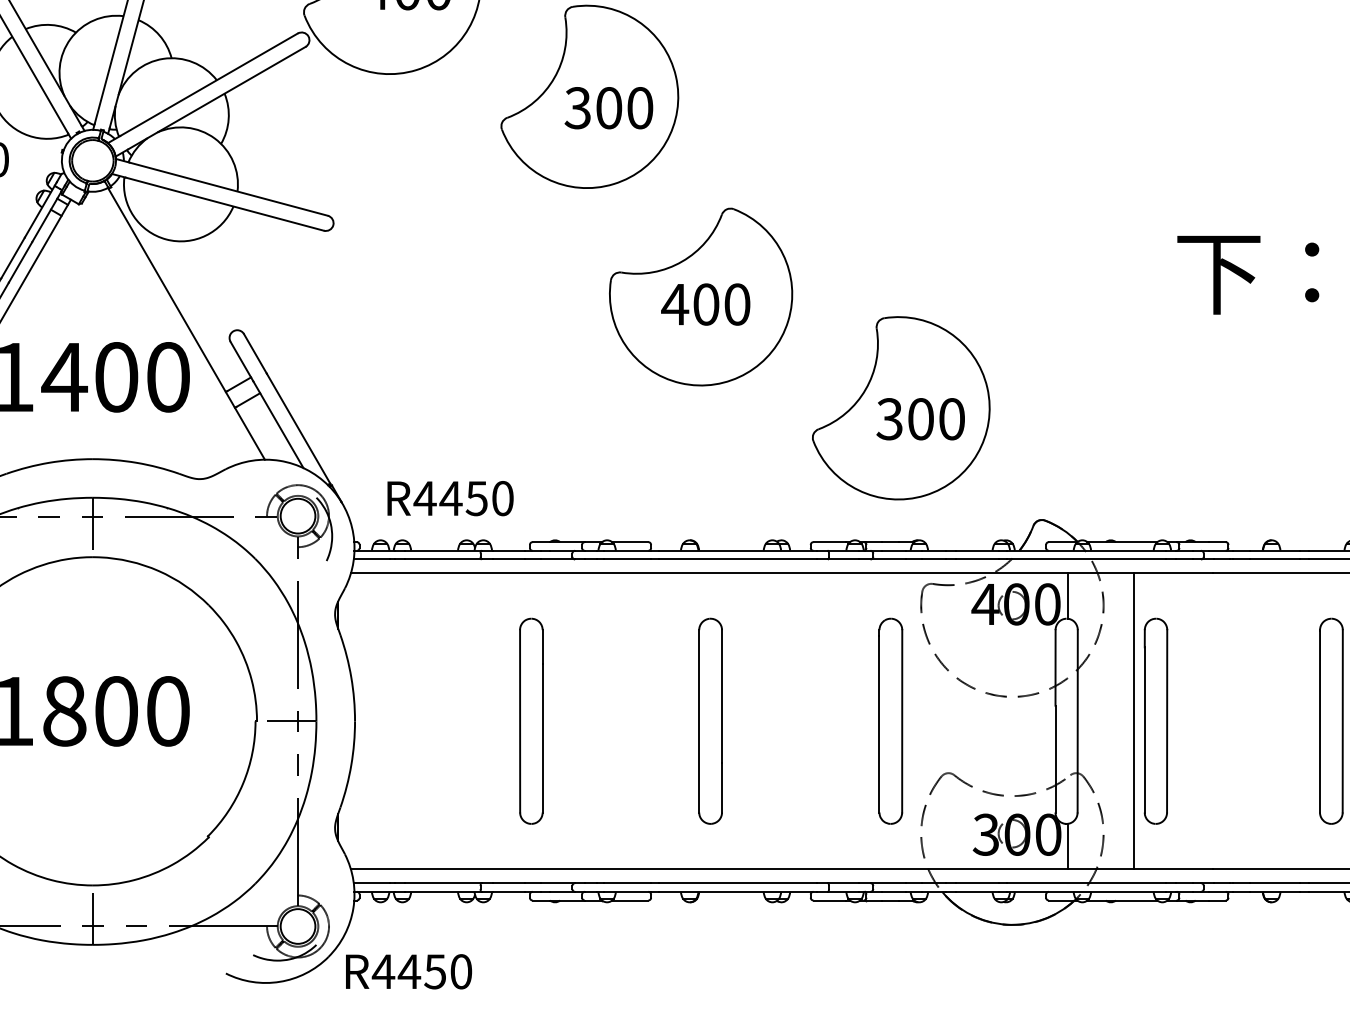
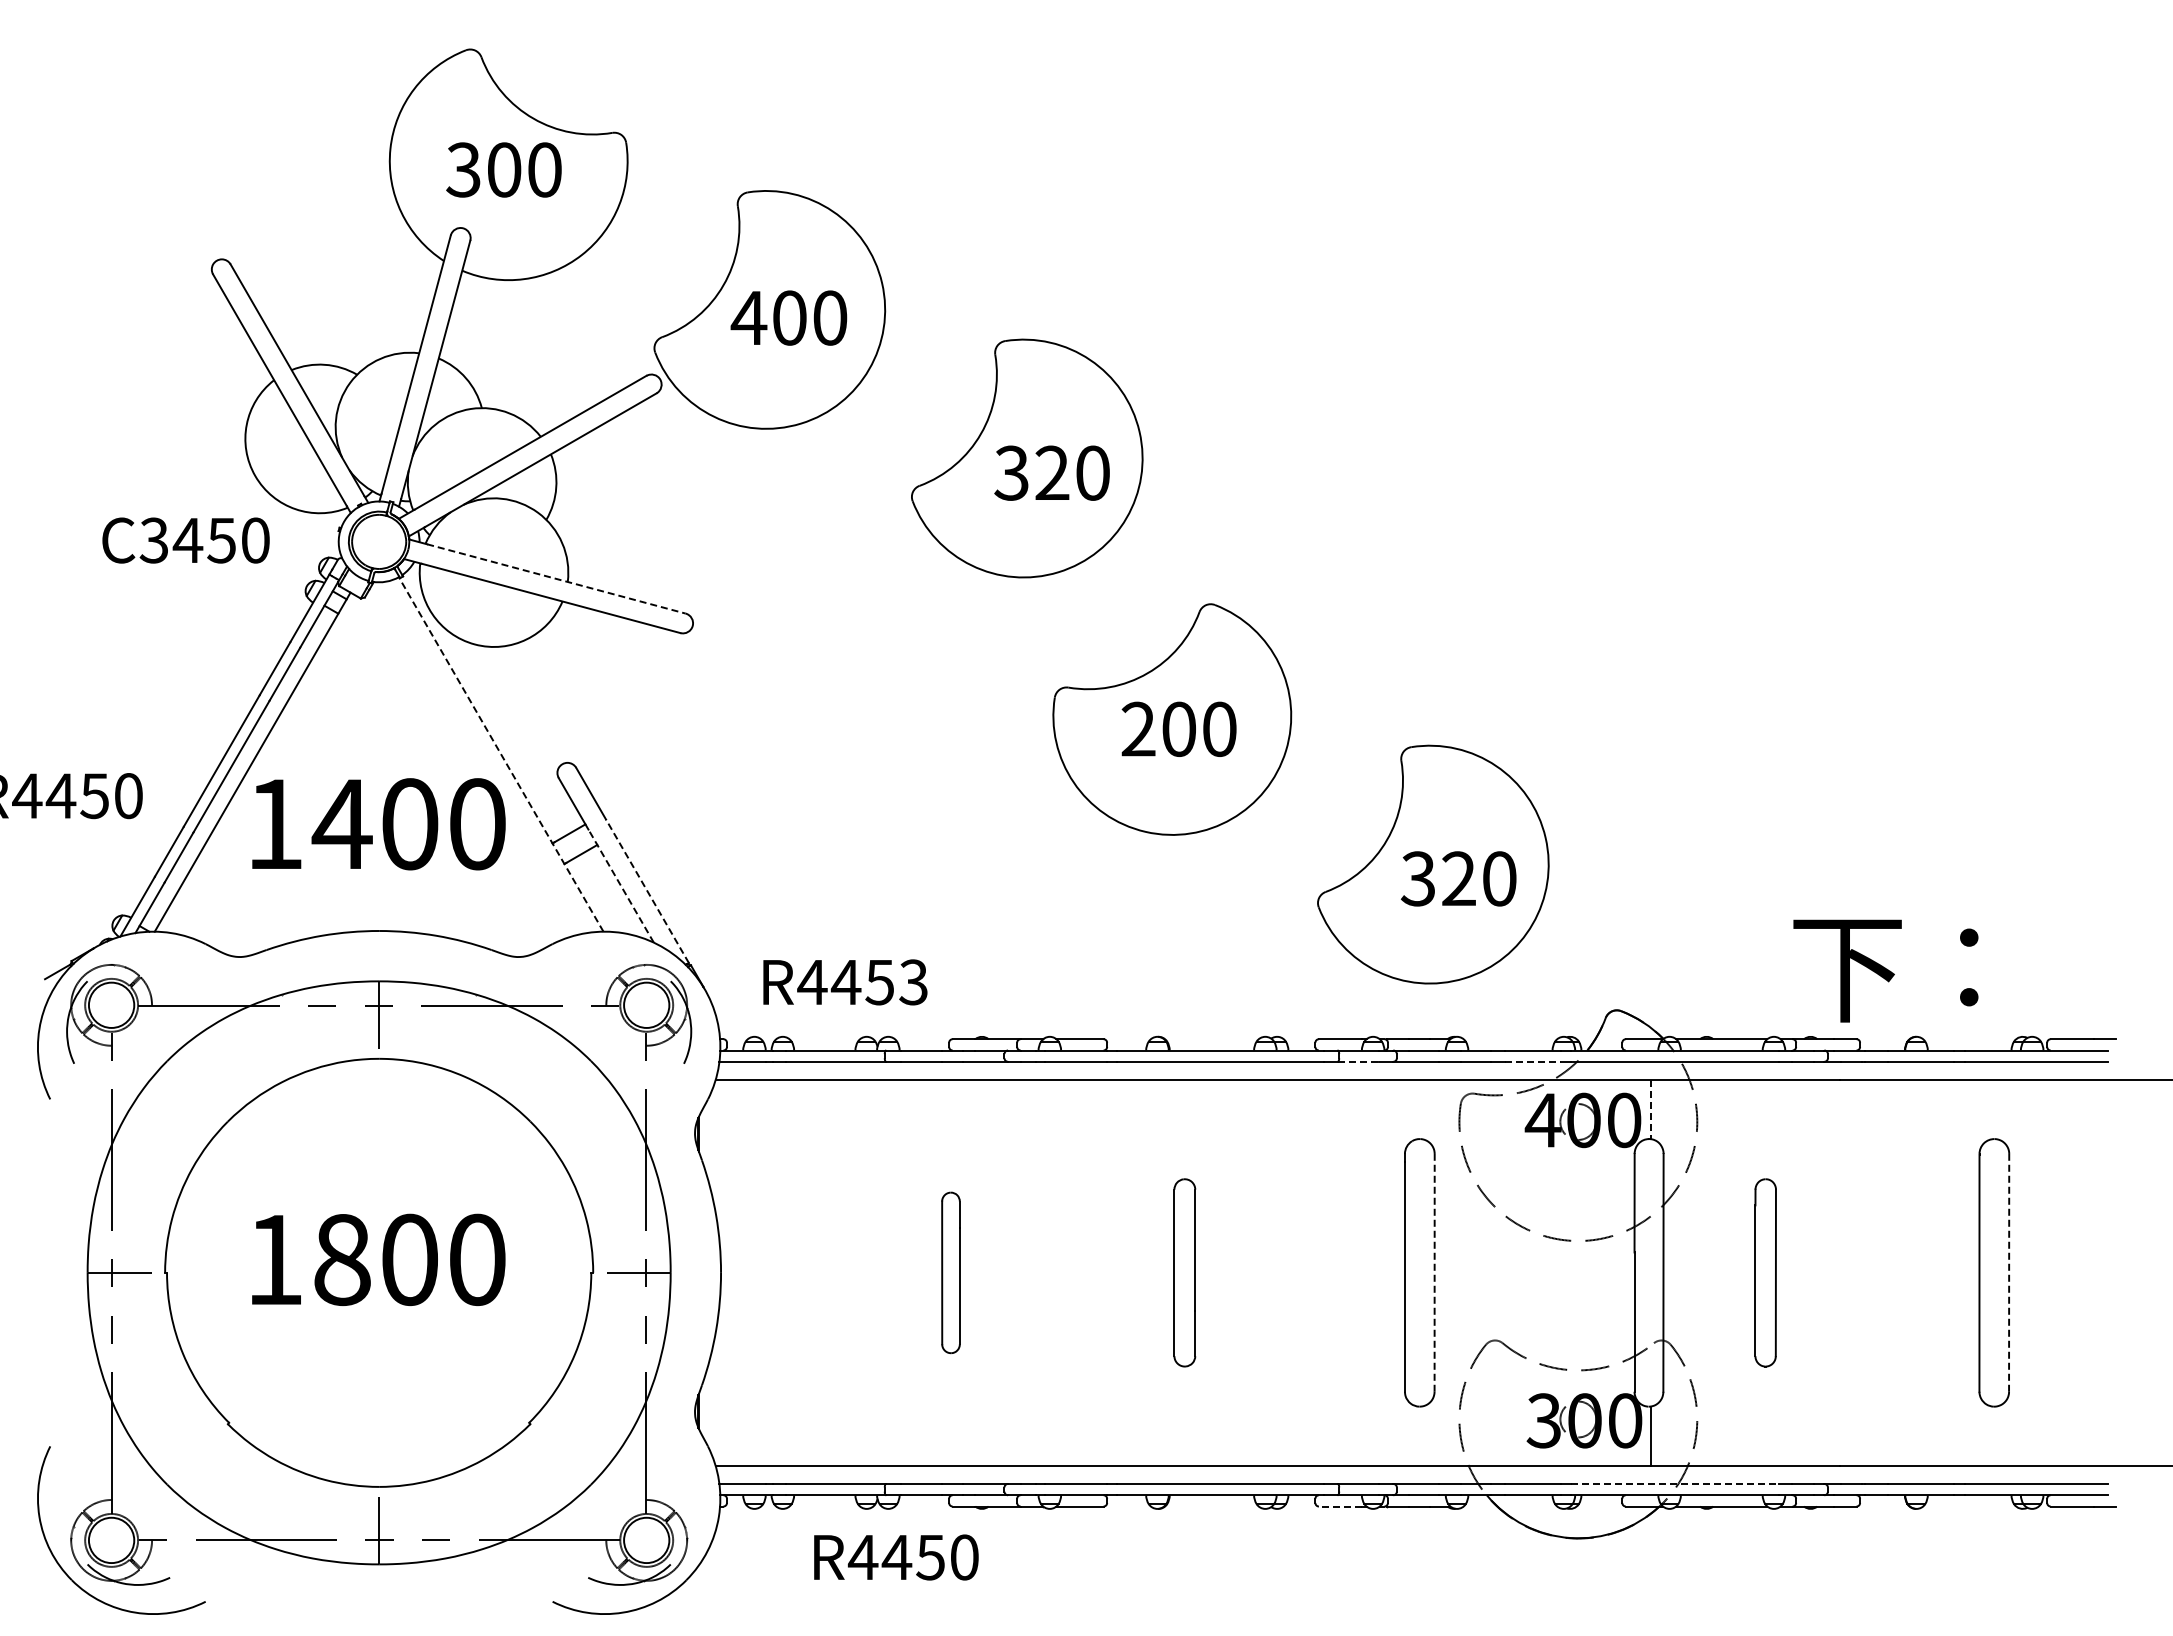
text: (609, 107) -> (1052, 472), 300 -> 320
line: (228, 188) -> (556, 578), solid -> dashed
text: (1247, 274) -> (1885, 970), moved
text: (675, 303) -> (1138, 728), 400 -> 200
line: (186, 323) -> (501, 754), solid -> dashed
text: (920, 418) -> (1458, 878), 300 -> 320
line: (277, 424) -> (620, 885), solid -> dashed
line: (298, 428) -> (647, 891), solid -> dashed
text: (502, 498) -> (913, 982), R4450 -> R4453
line: (843, 559) -> (1358, 1061), solid -> dashed
line: (978, 559) -> (1533, 1061), solid -> dashed
line: (1067, 596) -> (1650, 1109), solid -> dashed
part: (530, 721) -> (950, 1272), size x0.6
part: (710, 721) -> (1184, 1272), size x0.7
line: (902, 721) -> (1434, 1272), solid -> dashed
line: (1133, 721) -> (1736, 1272), removed
part: (1155, 721) -> (1765, 1272), size x0.7
line: (1343, 721) -> (2009, 1272), solid -> dashed
line: (1086, 882) -> (1674, 1483), solid -> dashed
line: (829, 900) -> (1339, 1506), solid -> dashed
text: (409, 971) -> (896, 1557), moved

